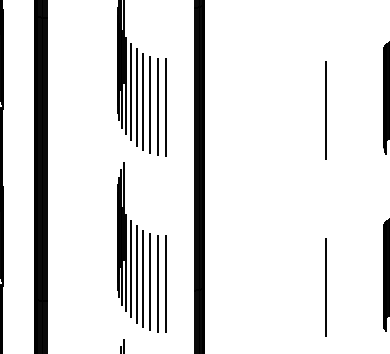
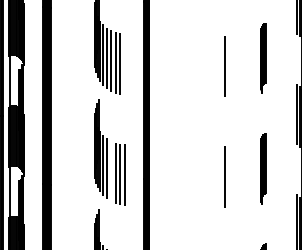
line: (166, 107) -> (125, 64), removed
line: (143, 278) -> (111, 171), removed

